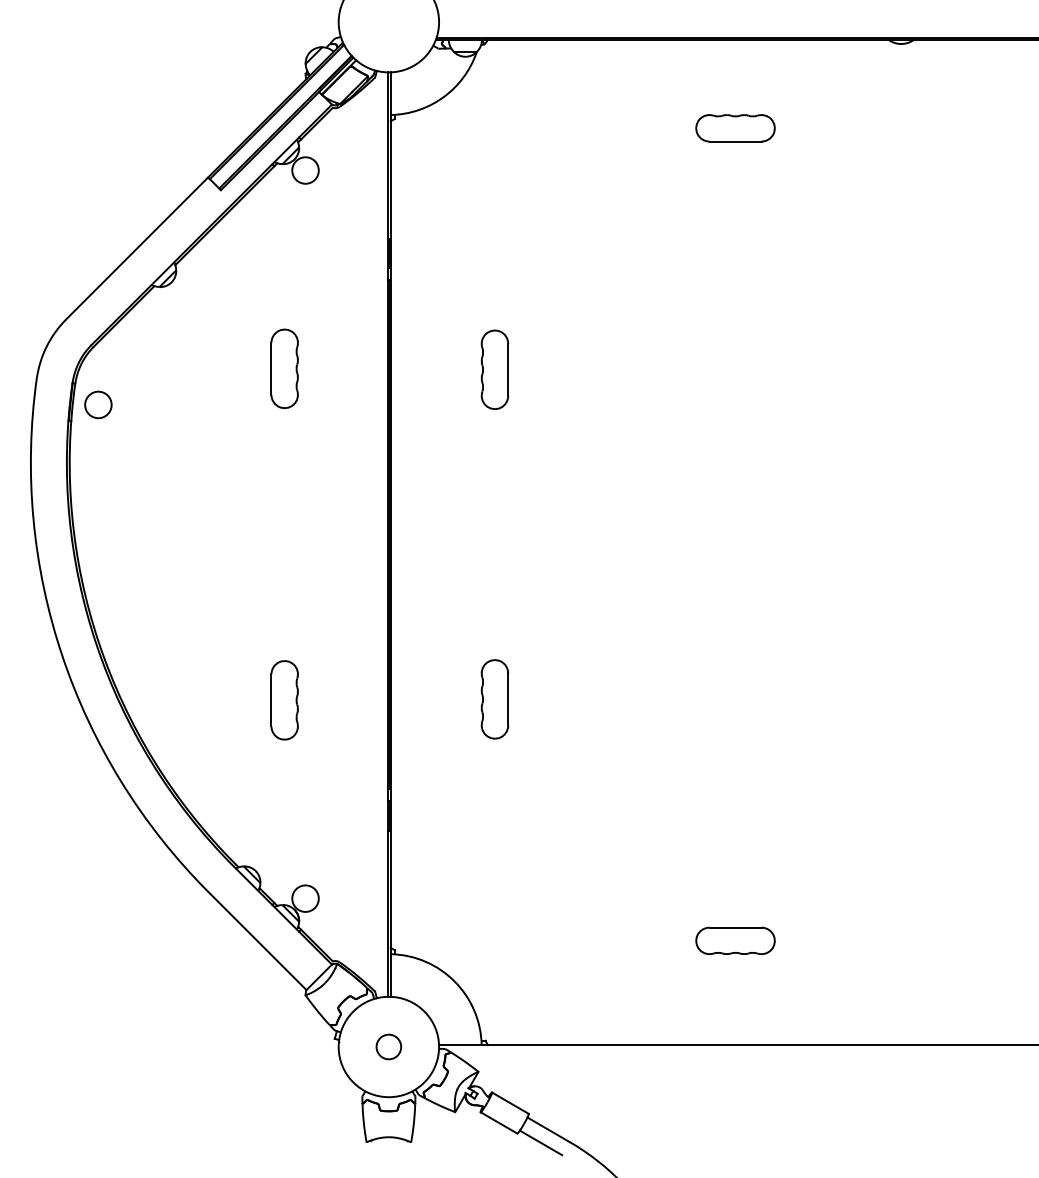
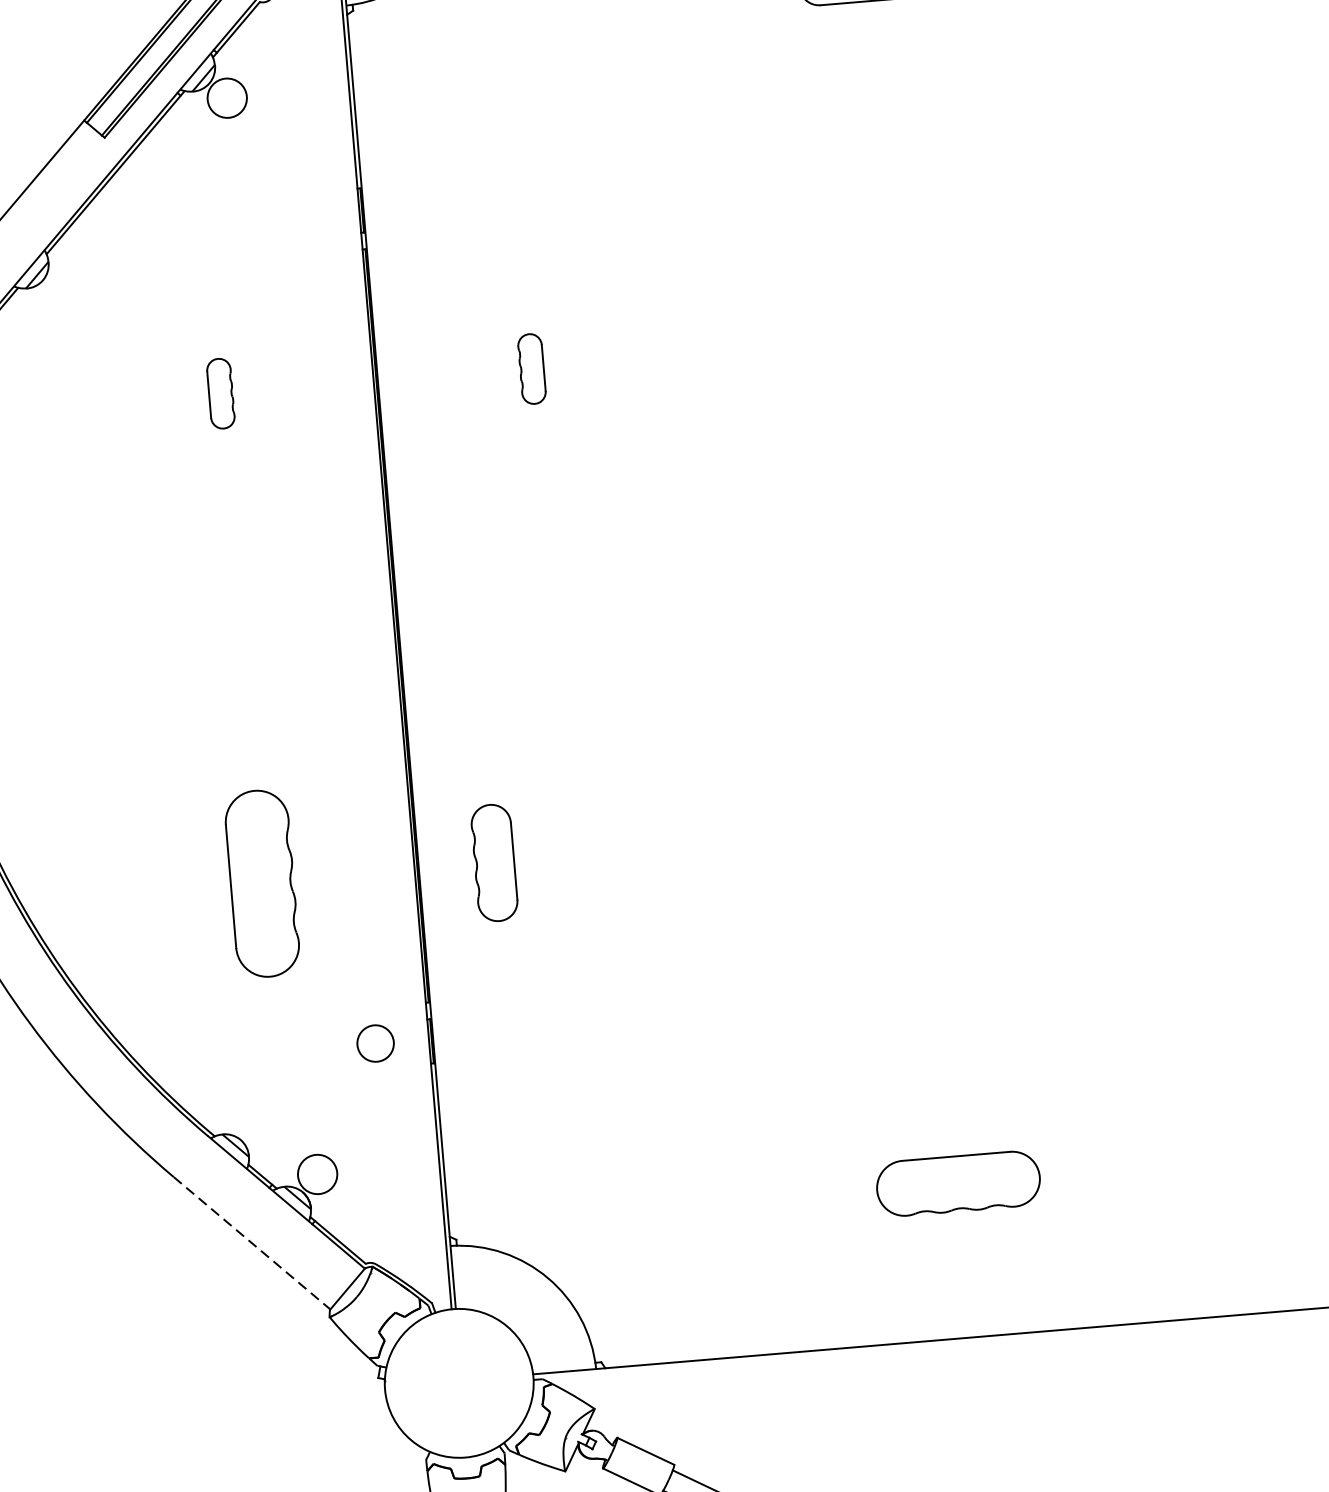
part: (284, 368) -> (220, 393), size x0.6
part: (494, 369) -> (531, 368), size x0.6
part: (494, 699) -> (493, 863), moved
part: (284, 700) -> (261, 884), size x1.6
part: (735, 940) -> (958, 1182), size x1.4
line: (257, 941) -> (251, 1243), solid -> dashed
circle: (388, 1046) -> (374, 1042), moved

